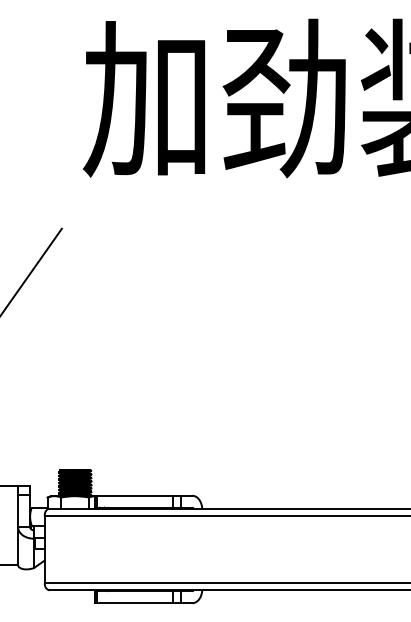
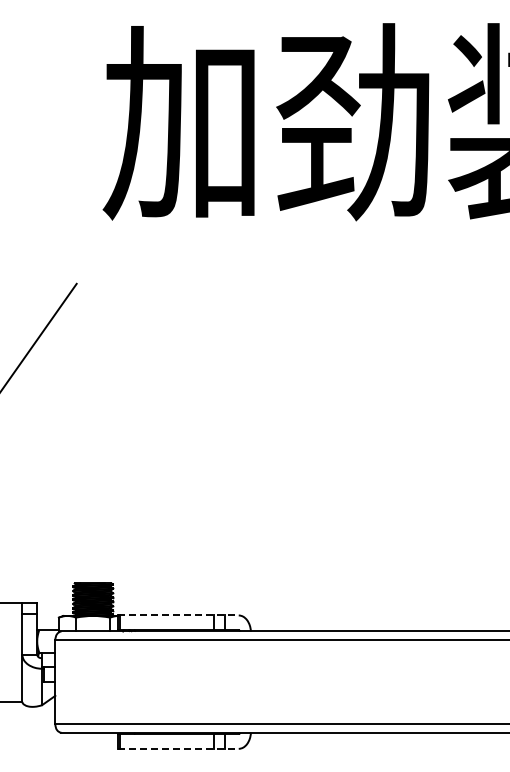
line: (143, 495) -> (178, 615), solid -> dashed
line: (143, 602) -> (178, 748), solid -> dashed

